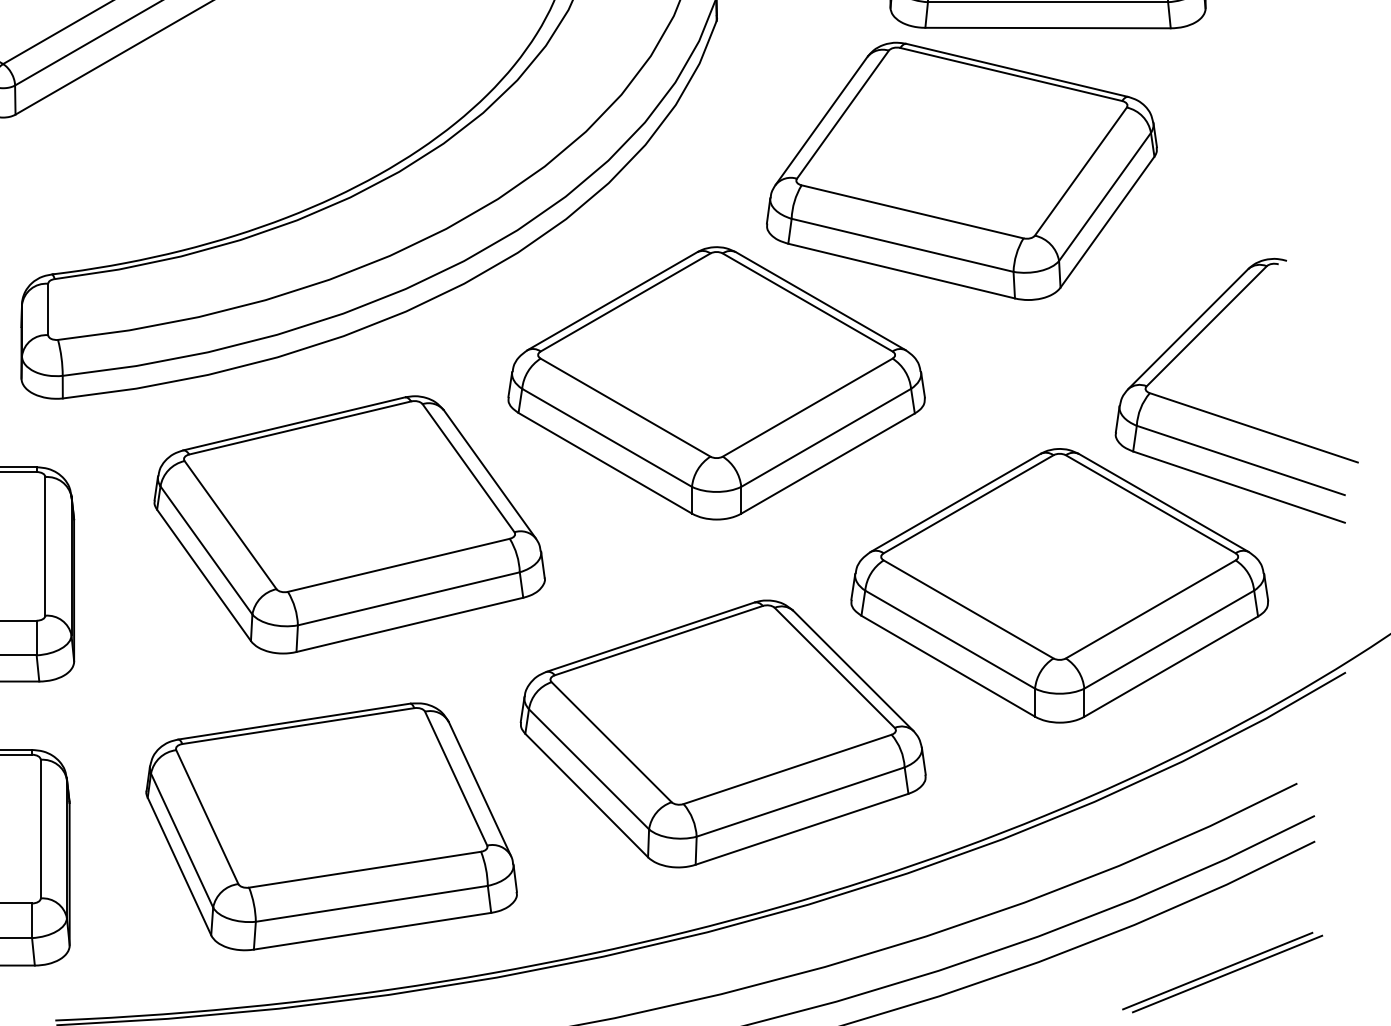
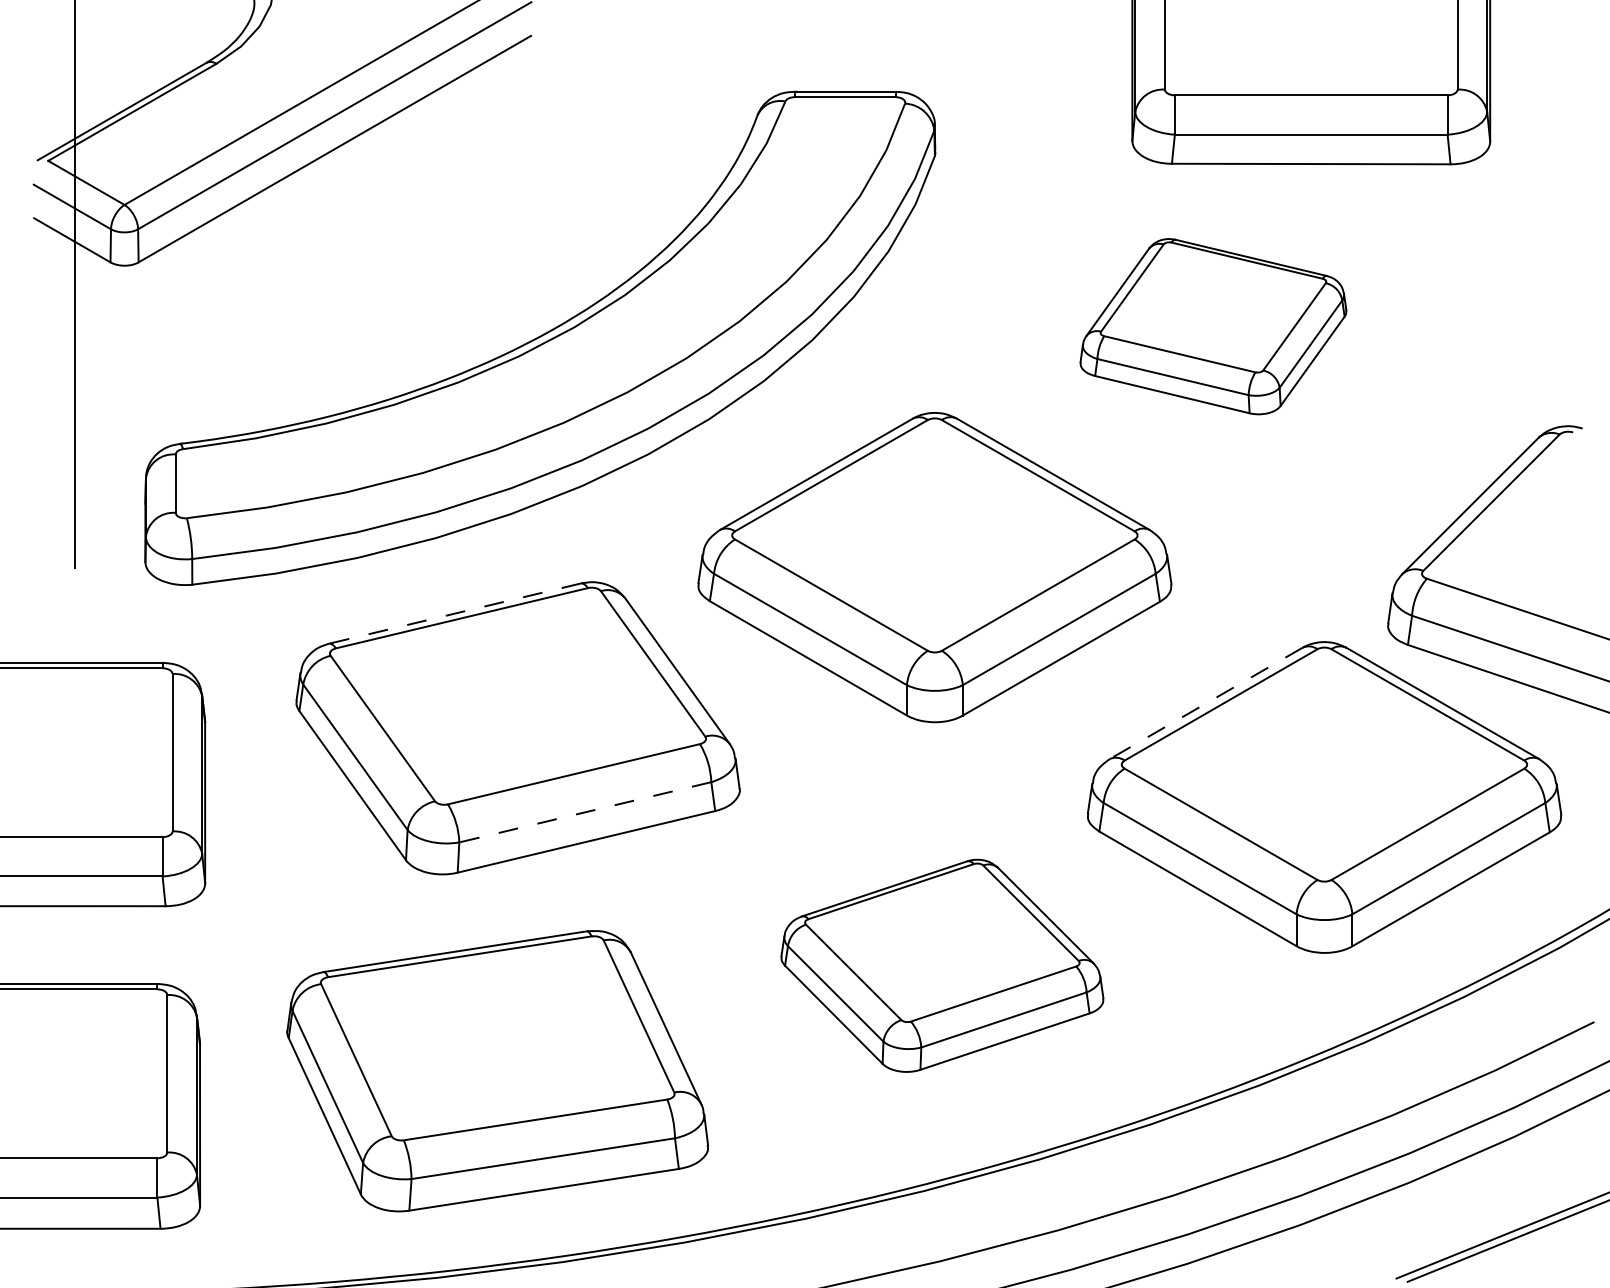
part: (961, 171) -> (1213, 326), size x0.6
line: (294, 423) -> (455, 613), solid -> dashed
line: (954, 503) -> (1205, 703), solid -> dashed
line: (409, 599) -> (585, 812), solid -> dashed
part: (723, 733) -> (942, 965), size x0.7

